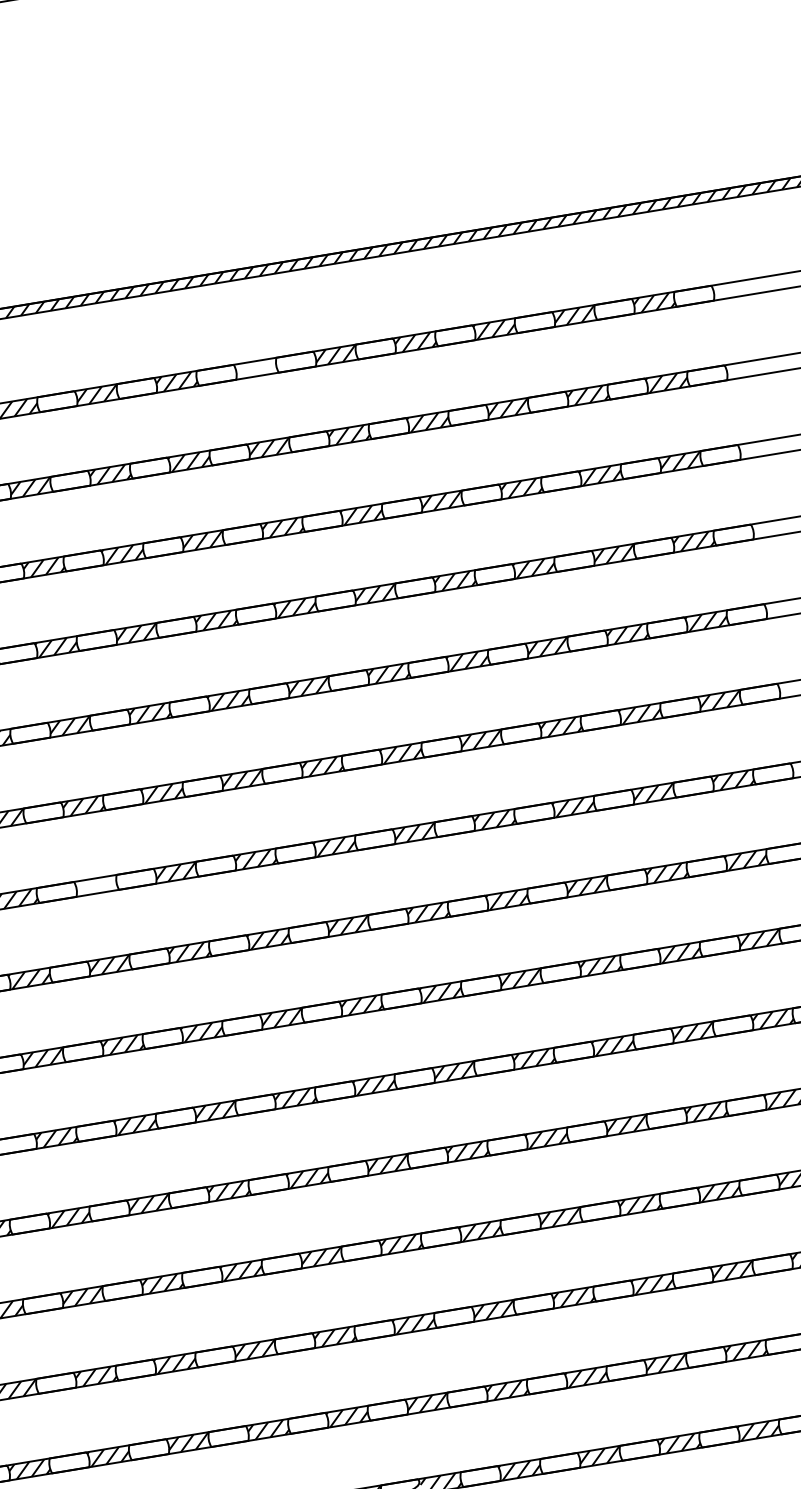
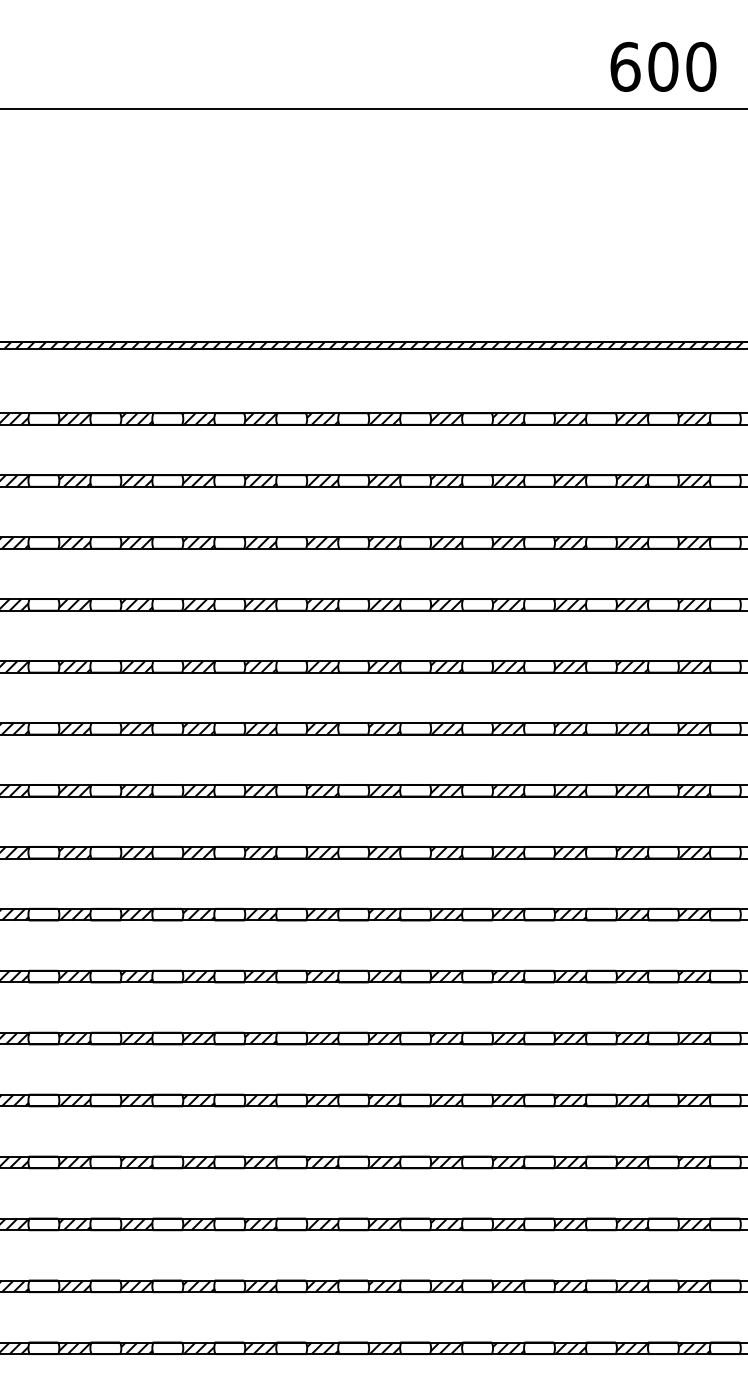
hatch: (256, 368) -> (384, 418), added
hatch: (96, 885) -> (198, 790), added

